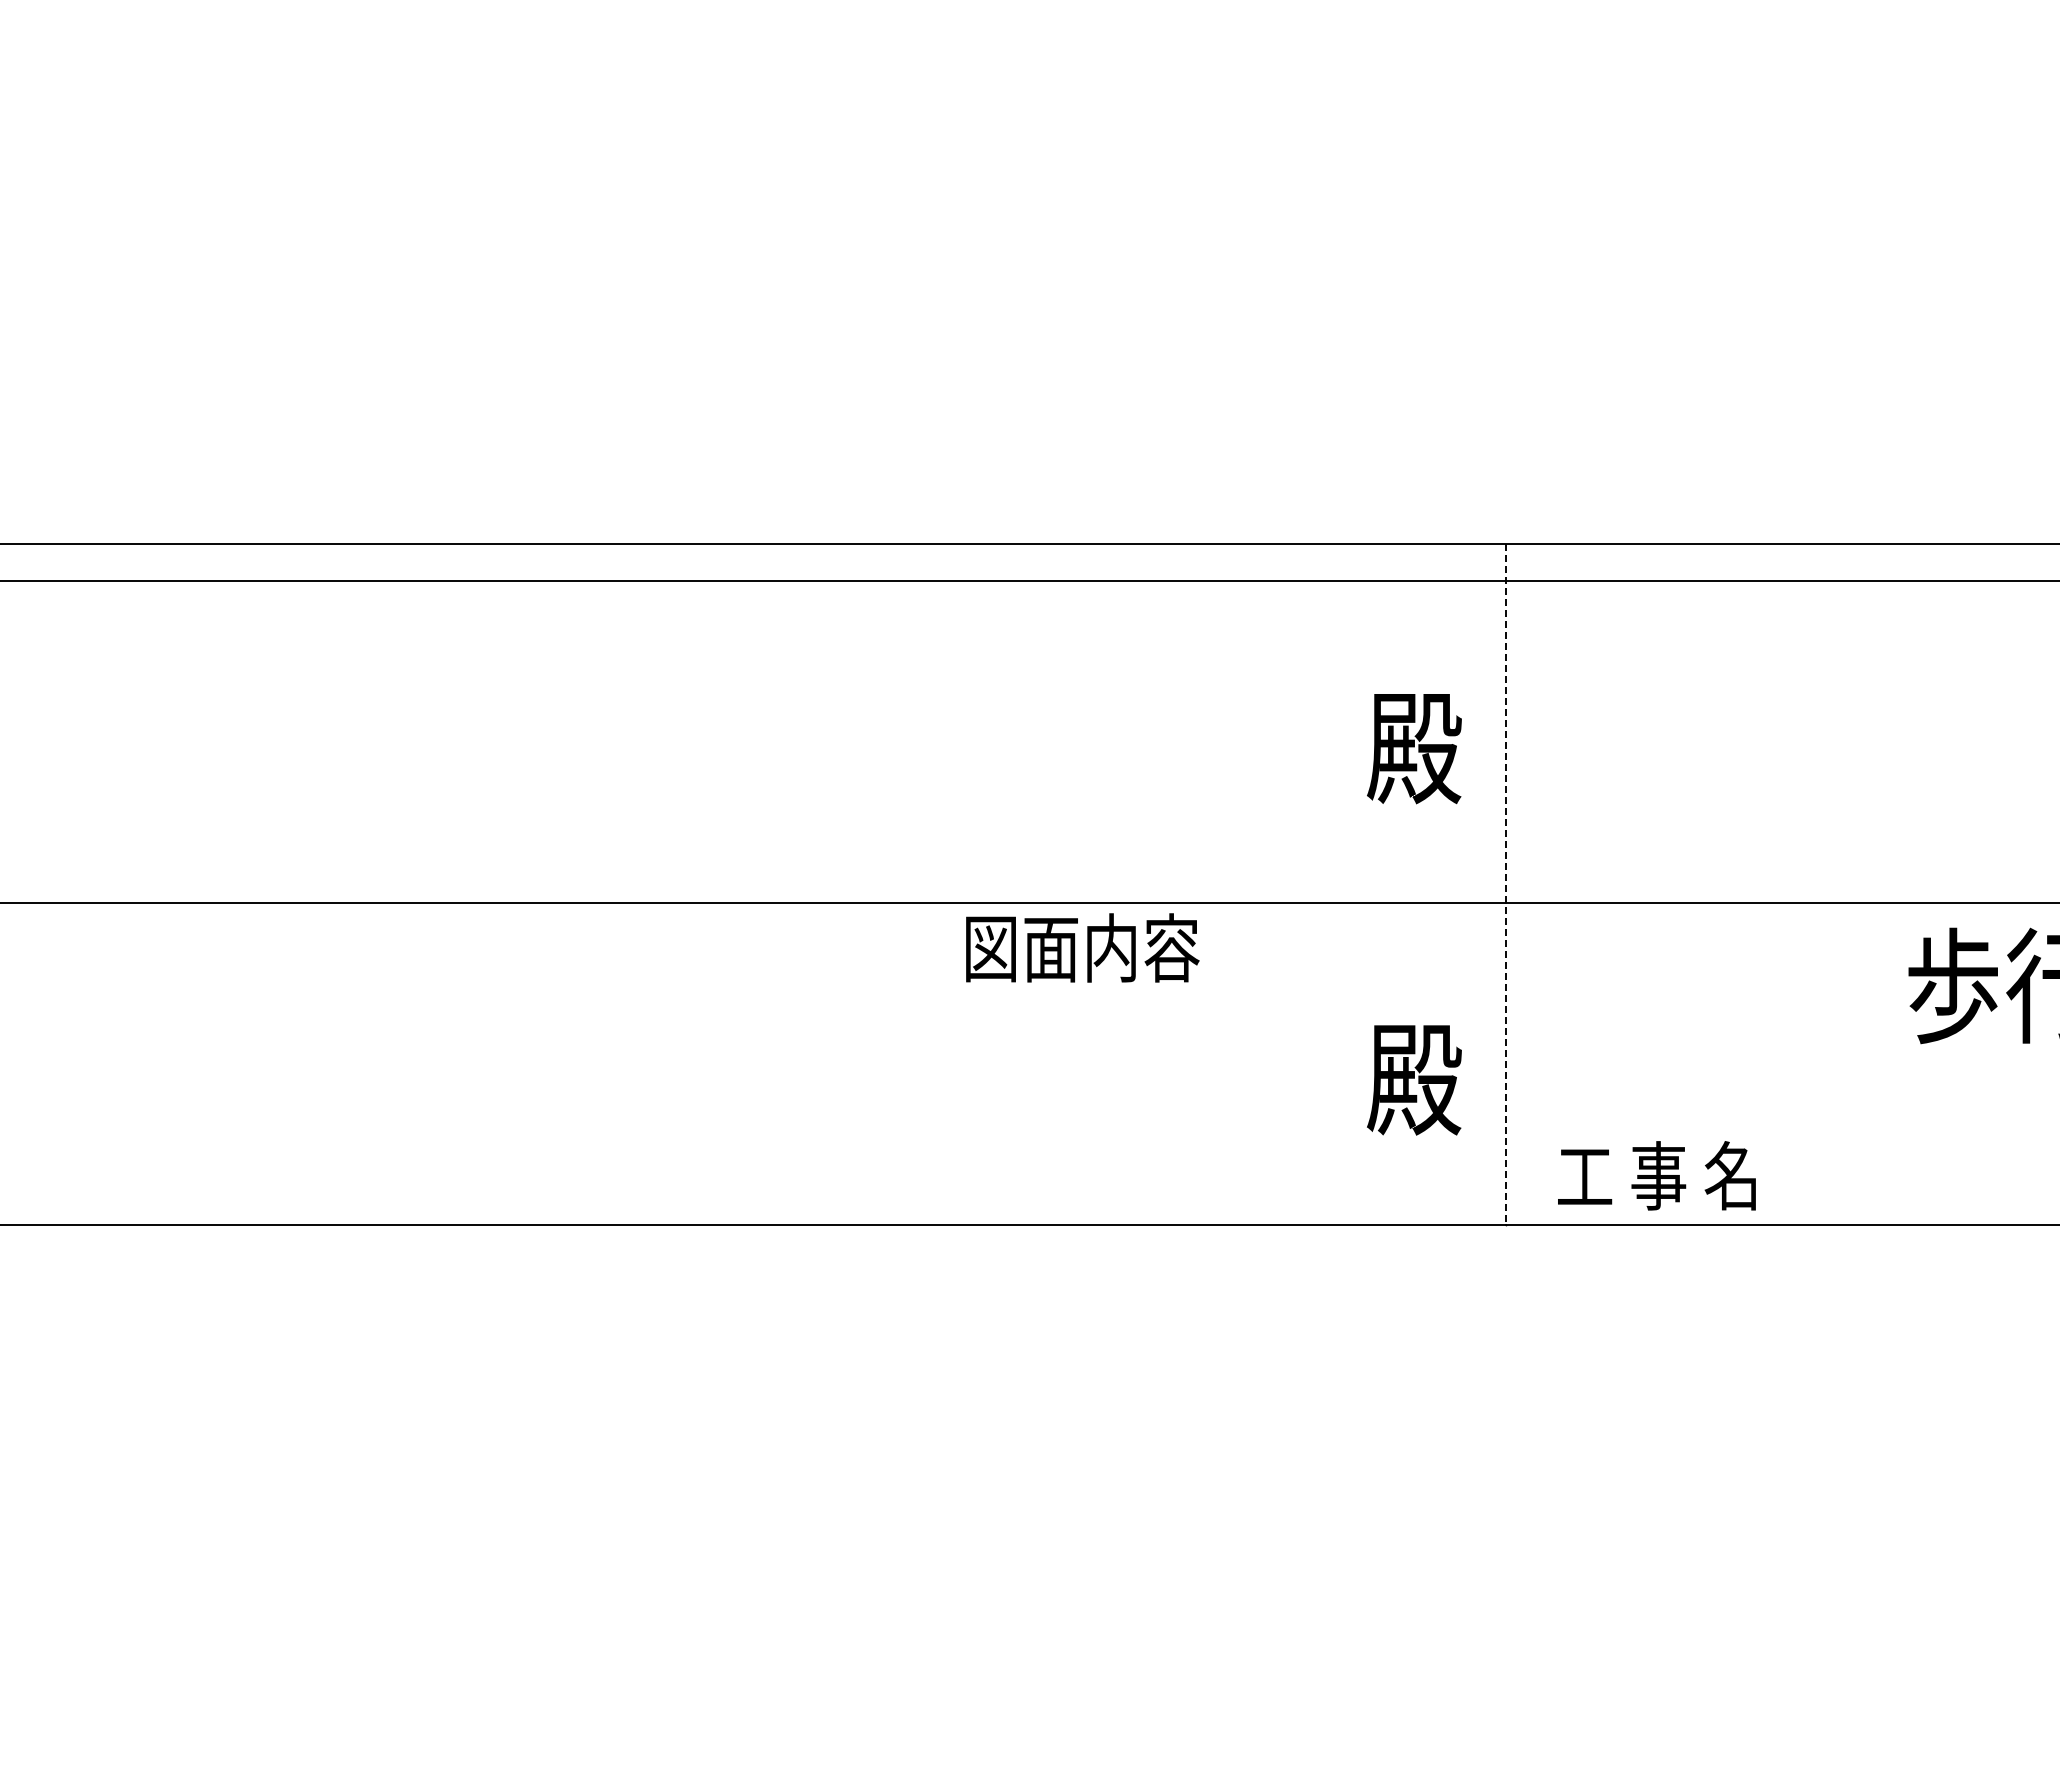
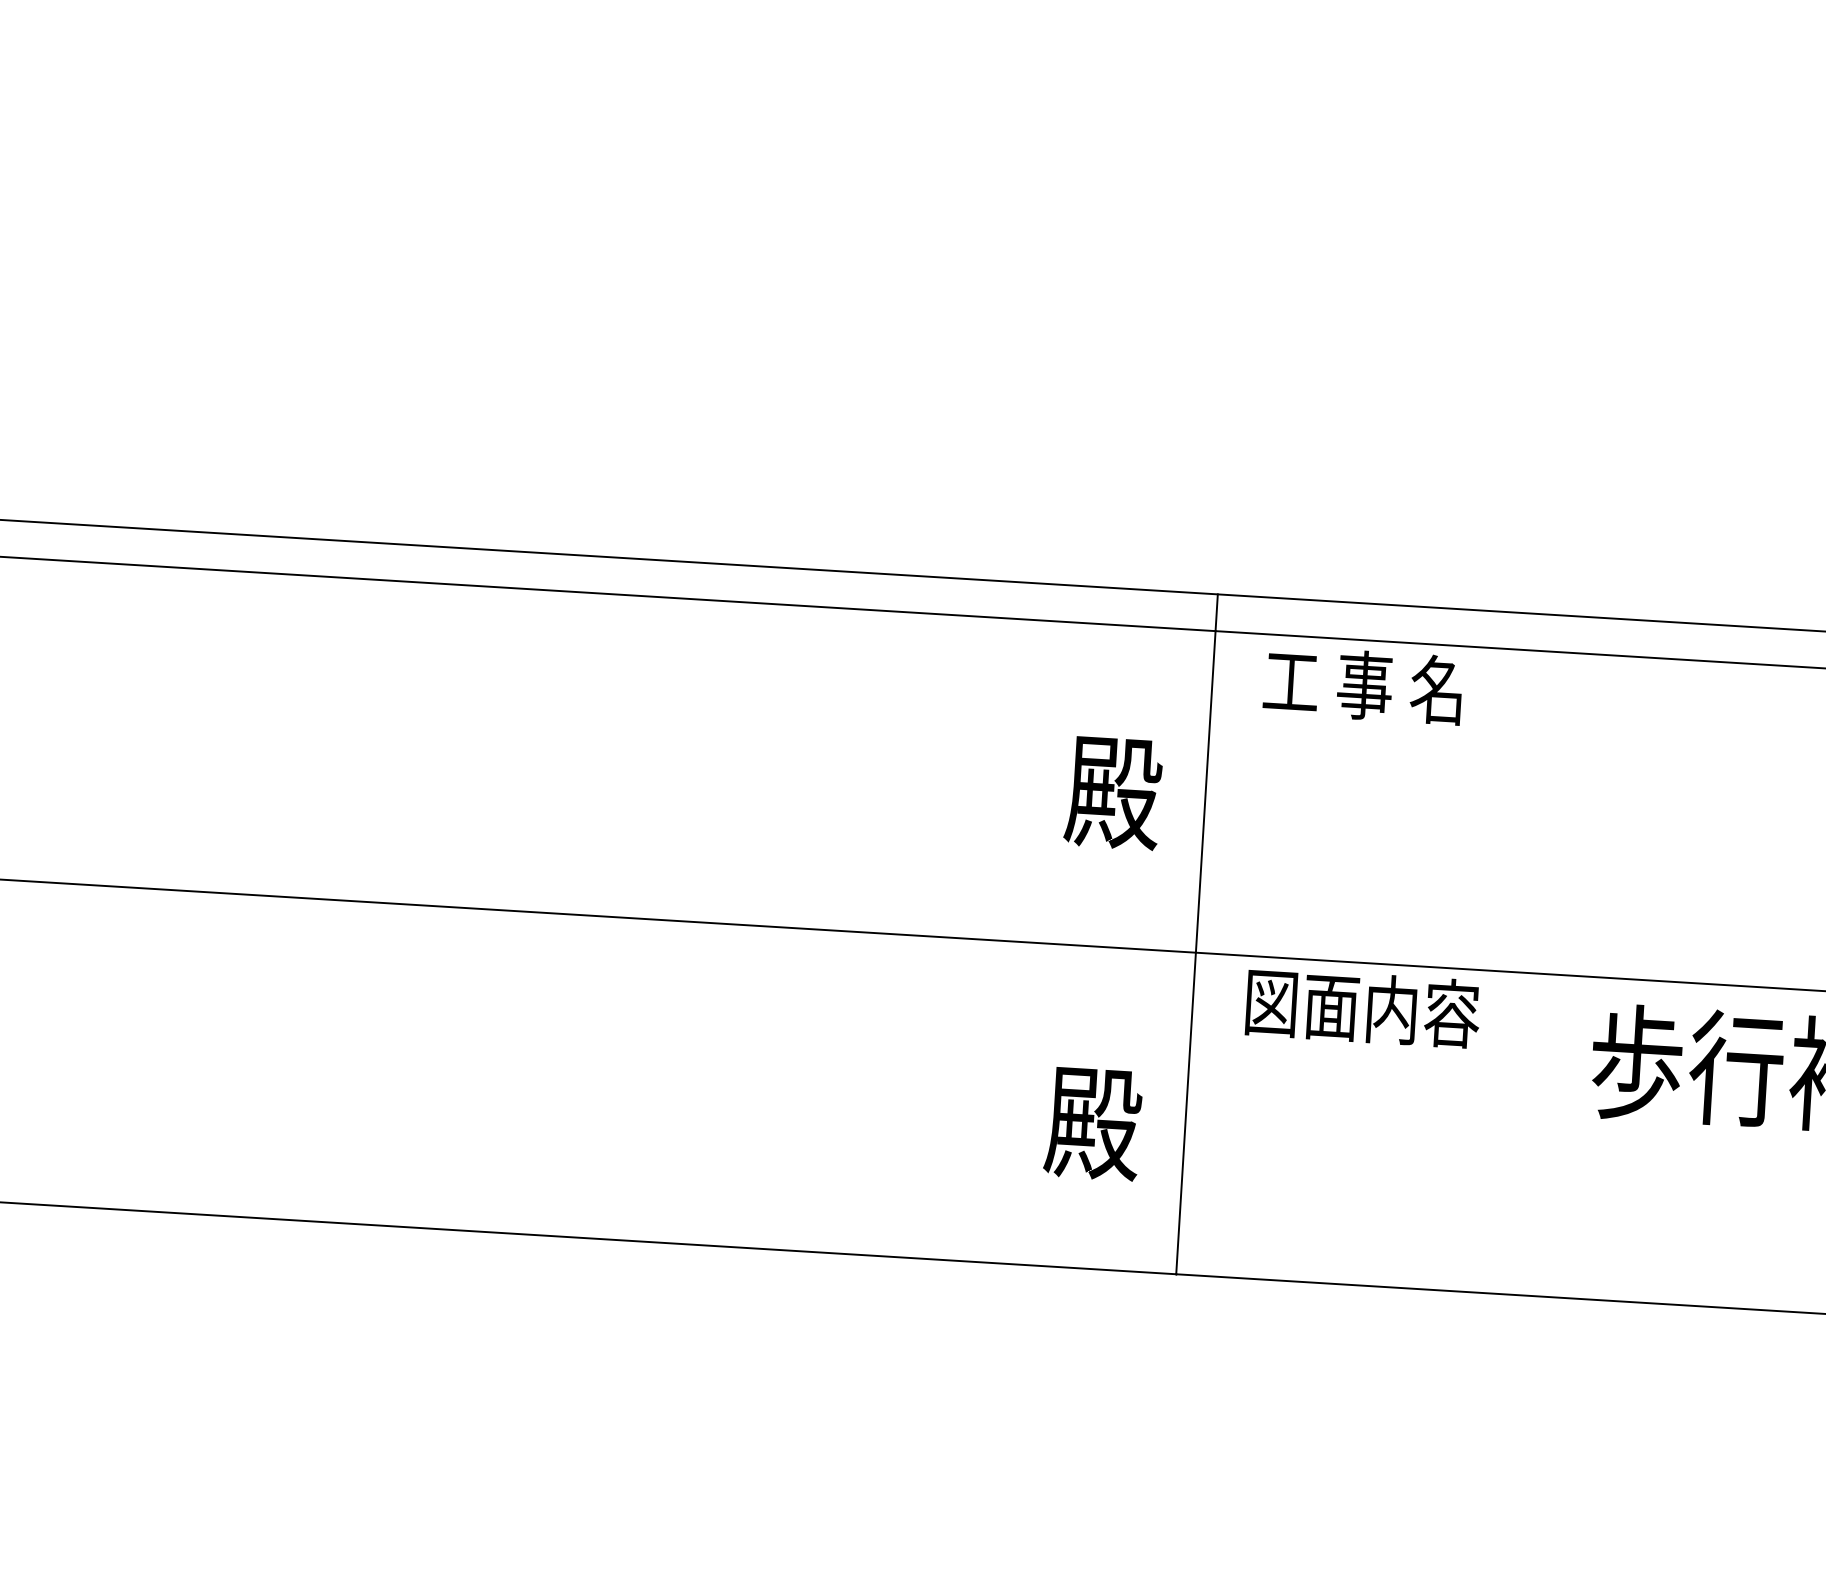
line: (1506, 884) -> (1197, 934), dashed -> solid
text: (1082, 947) -> (1362, 1007), moved
text: (1656, 1175) -> (1362, 684), moved

